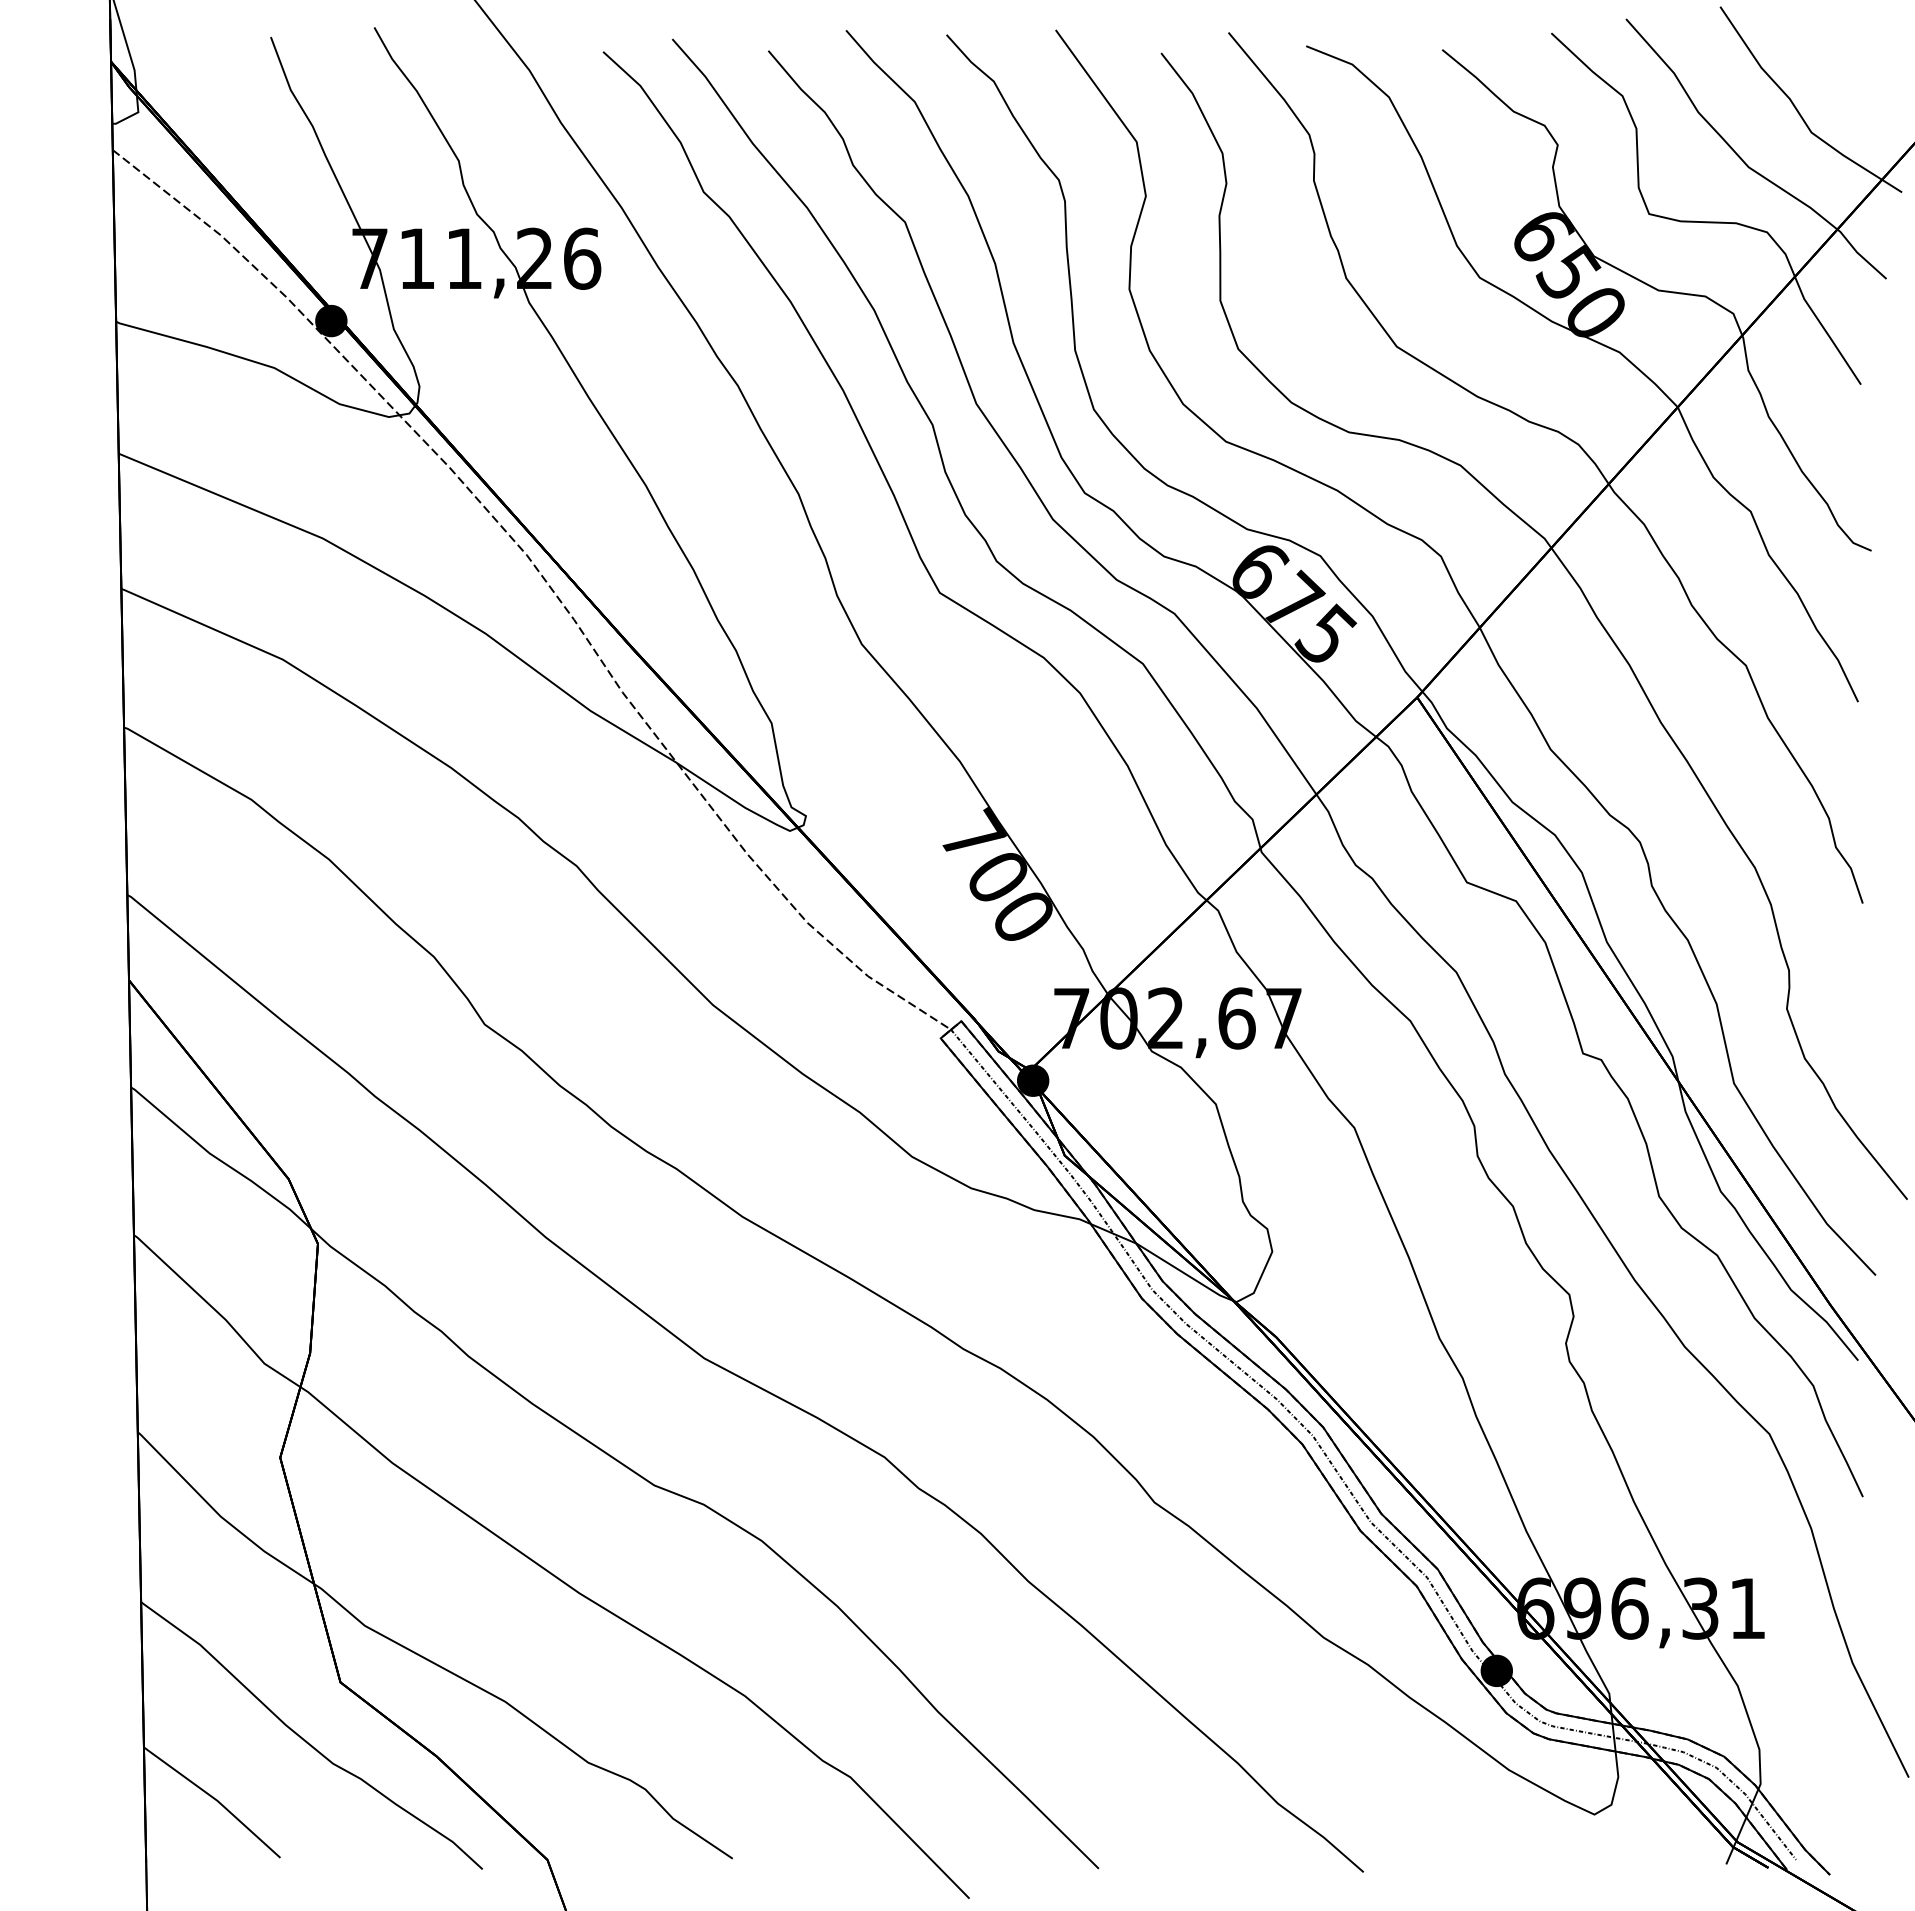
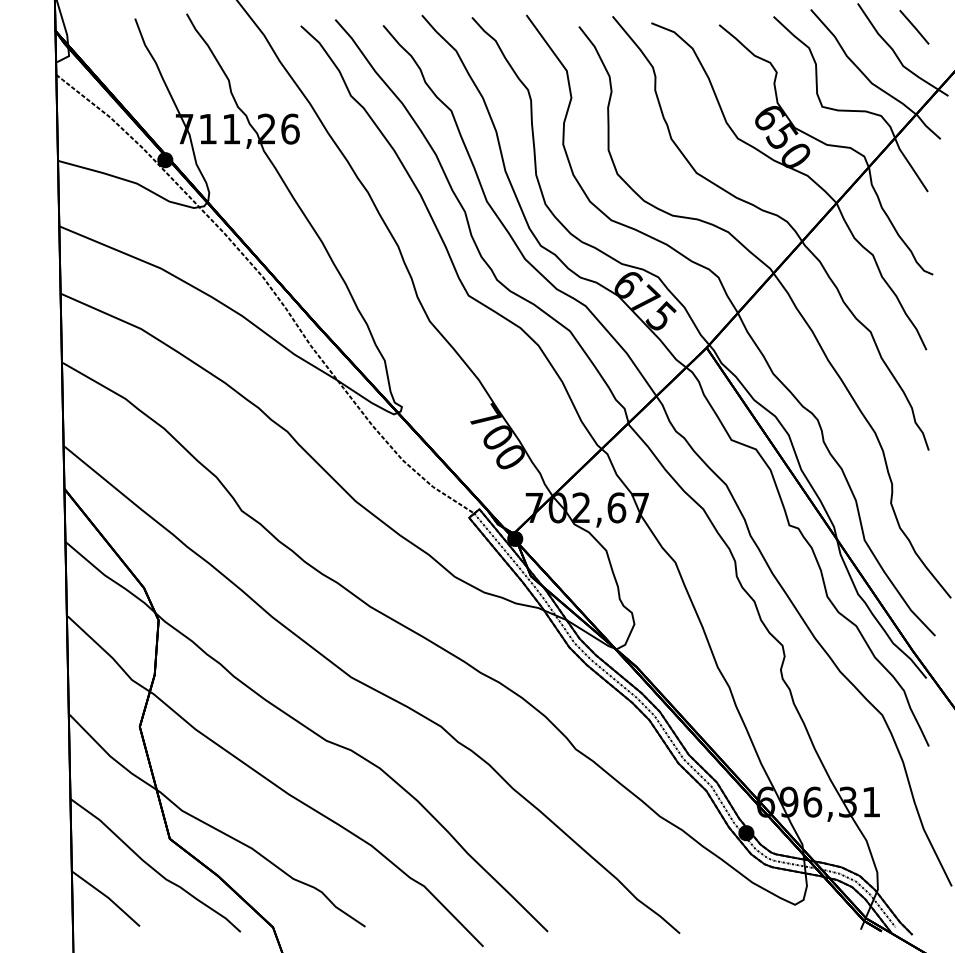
line: (1833, 52) -> (914, 26), added

